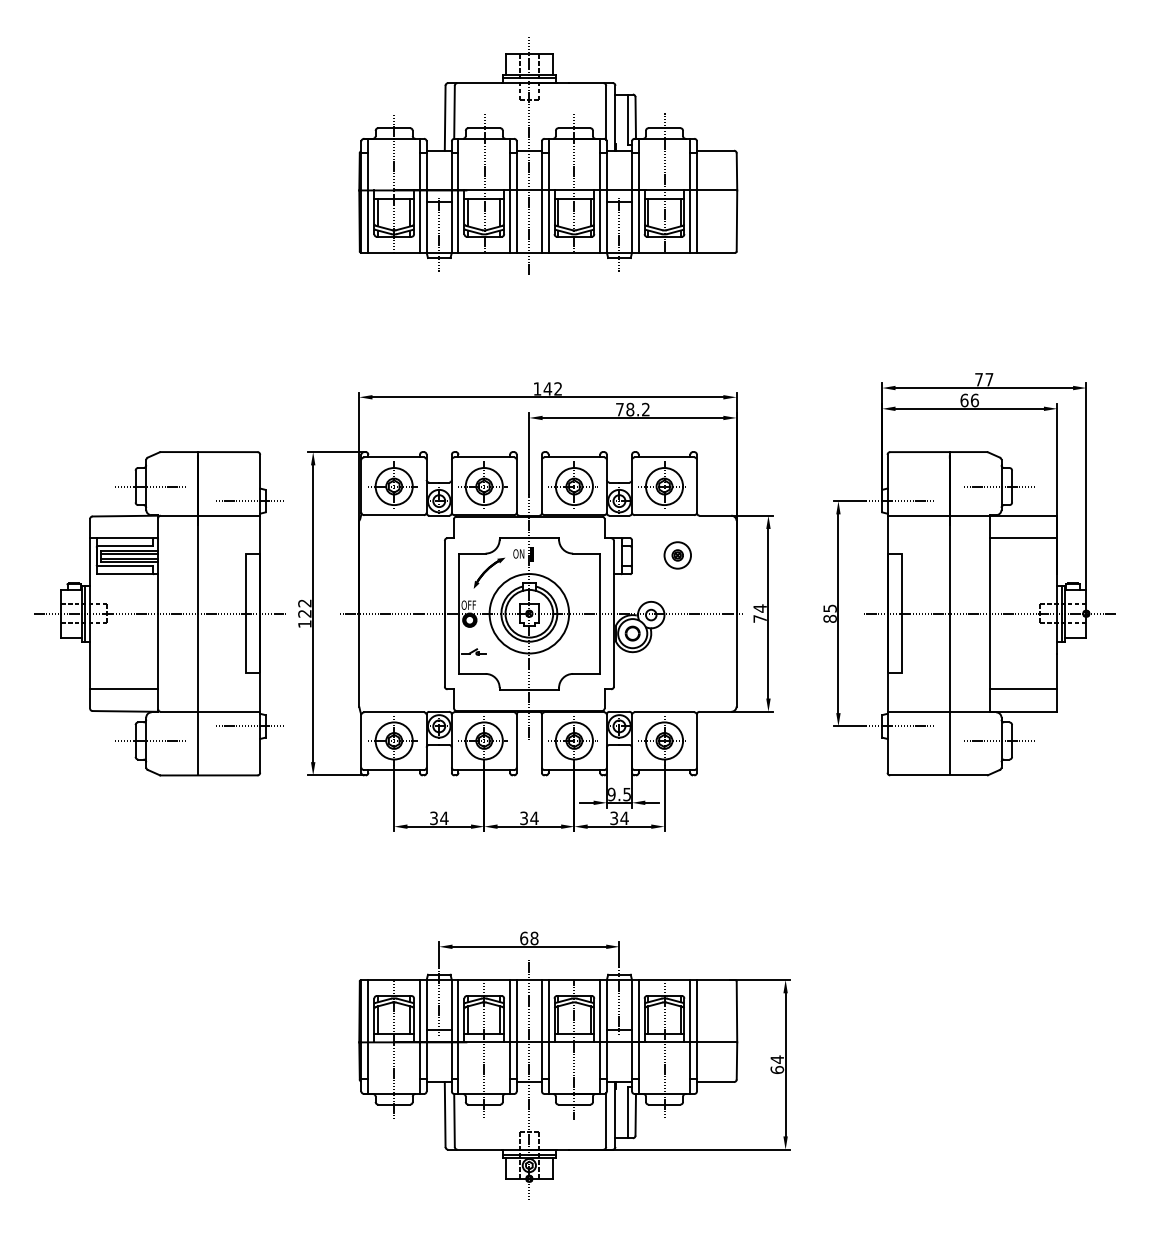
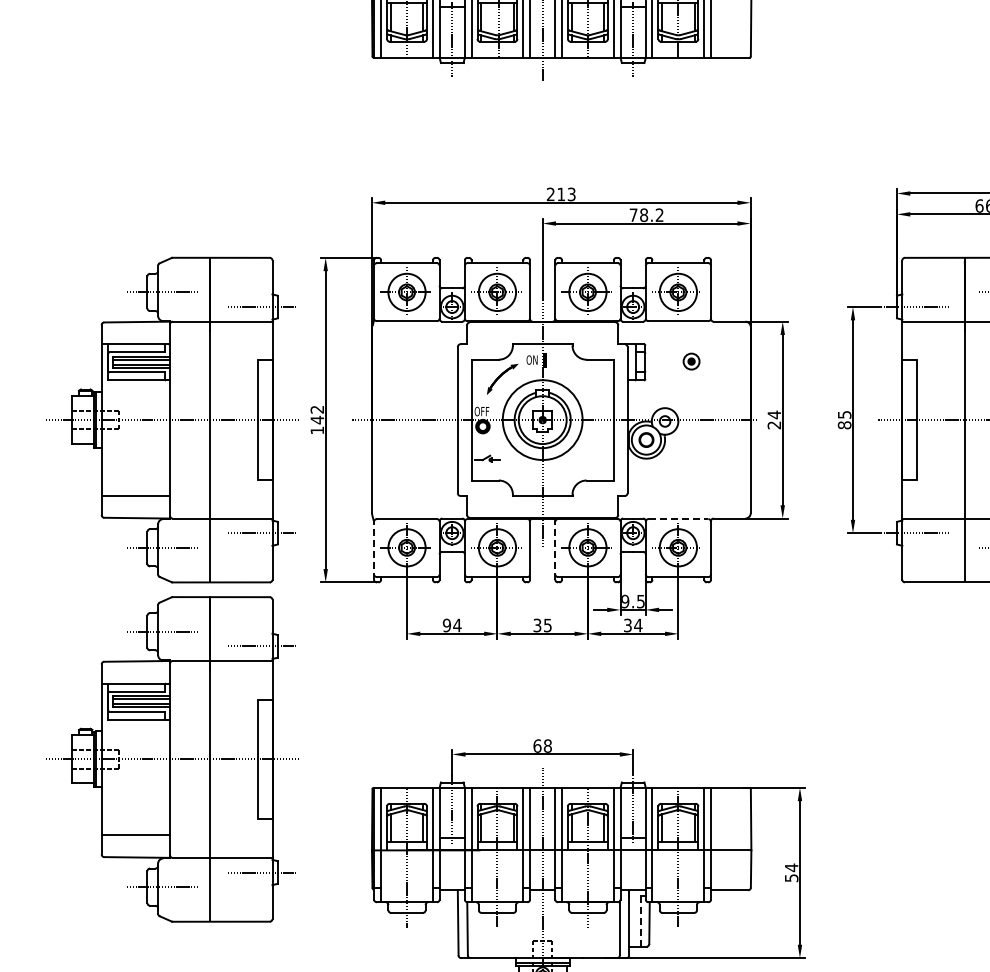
text: (547, 388) -> (560, 193), 142 -> 213
part: (677, 555) -> (691, 361), size x0.6
text: (304, 613) -> (316, 419), 122 -> 142
text: (759, 618) -> (773, 424), 74 -> 24
line: (664, 712) -> (678, 519), solid -> dashed
line: (361, 743) -> (374, 550), solid -> dashed
line: (541, 743) -> (554, 550), solid -> dashed
text: (434, 817) -> (447, 624), 34 -> 94
text: (534, 818) -> (547, 625), 34 -> 35
part: (159, 951) -> (171, 759), added
text: (777, 1069) -> (791, 877), 64 -> 54
line: (627, 1112) -> (641, 920), solid -> dashed

